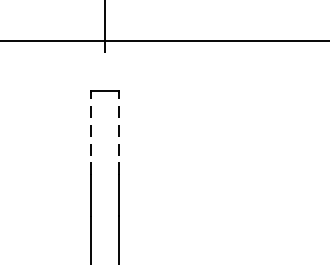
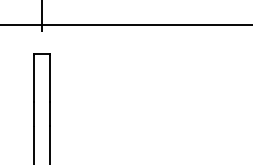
line: (91, 133) -> (33, 78), dashed -> solid
line: (118, 133) -> (49, 78), dashed -> solid

